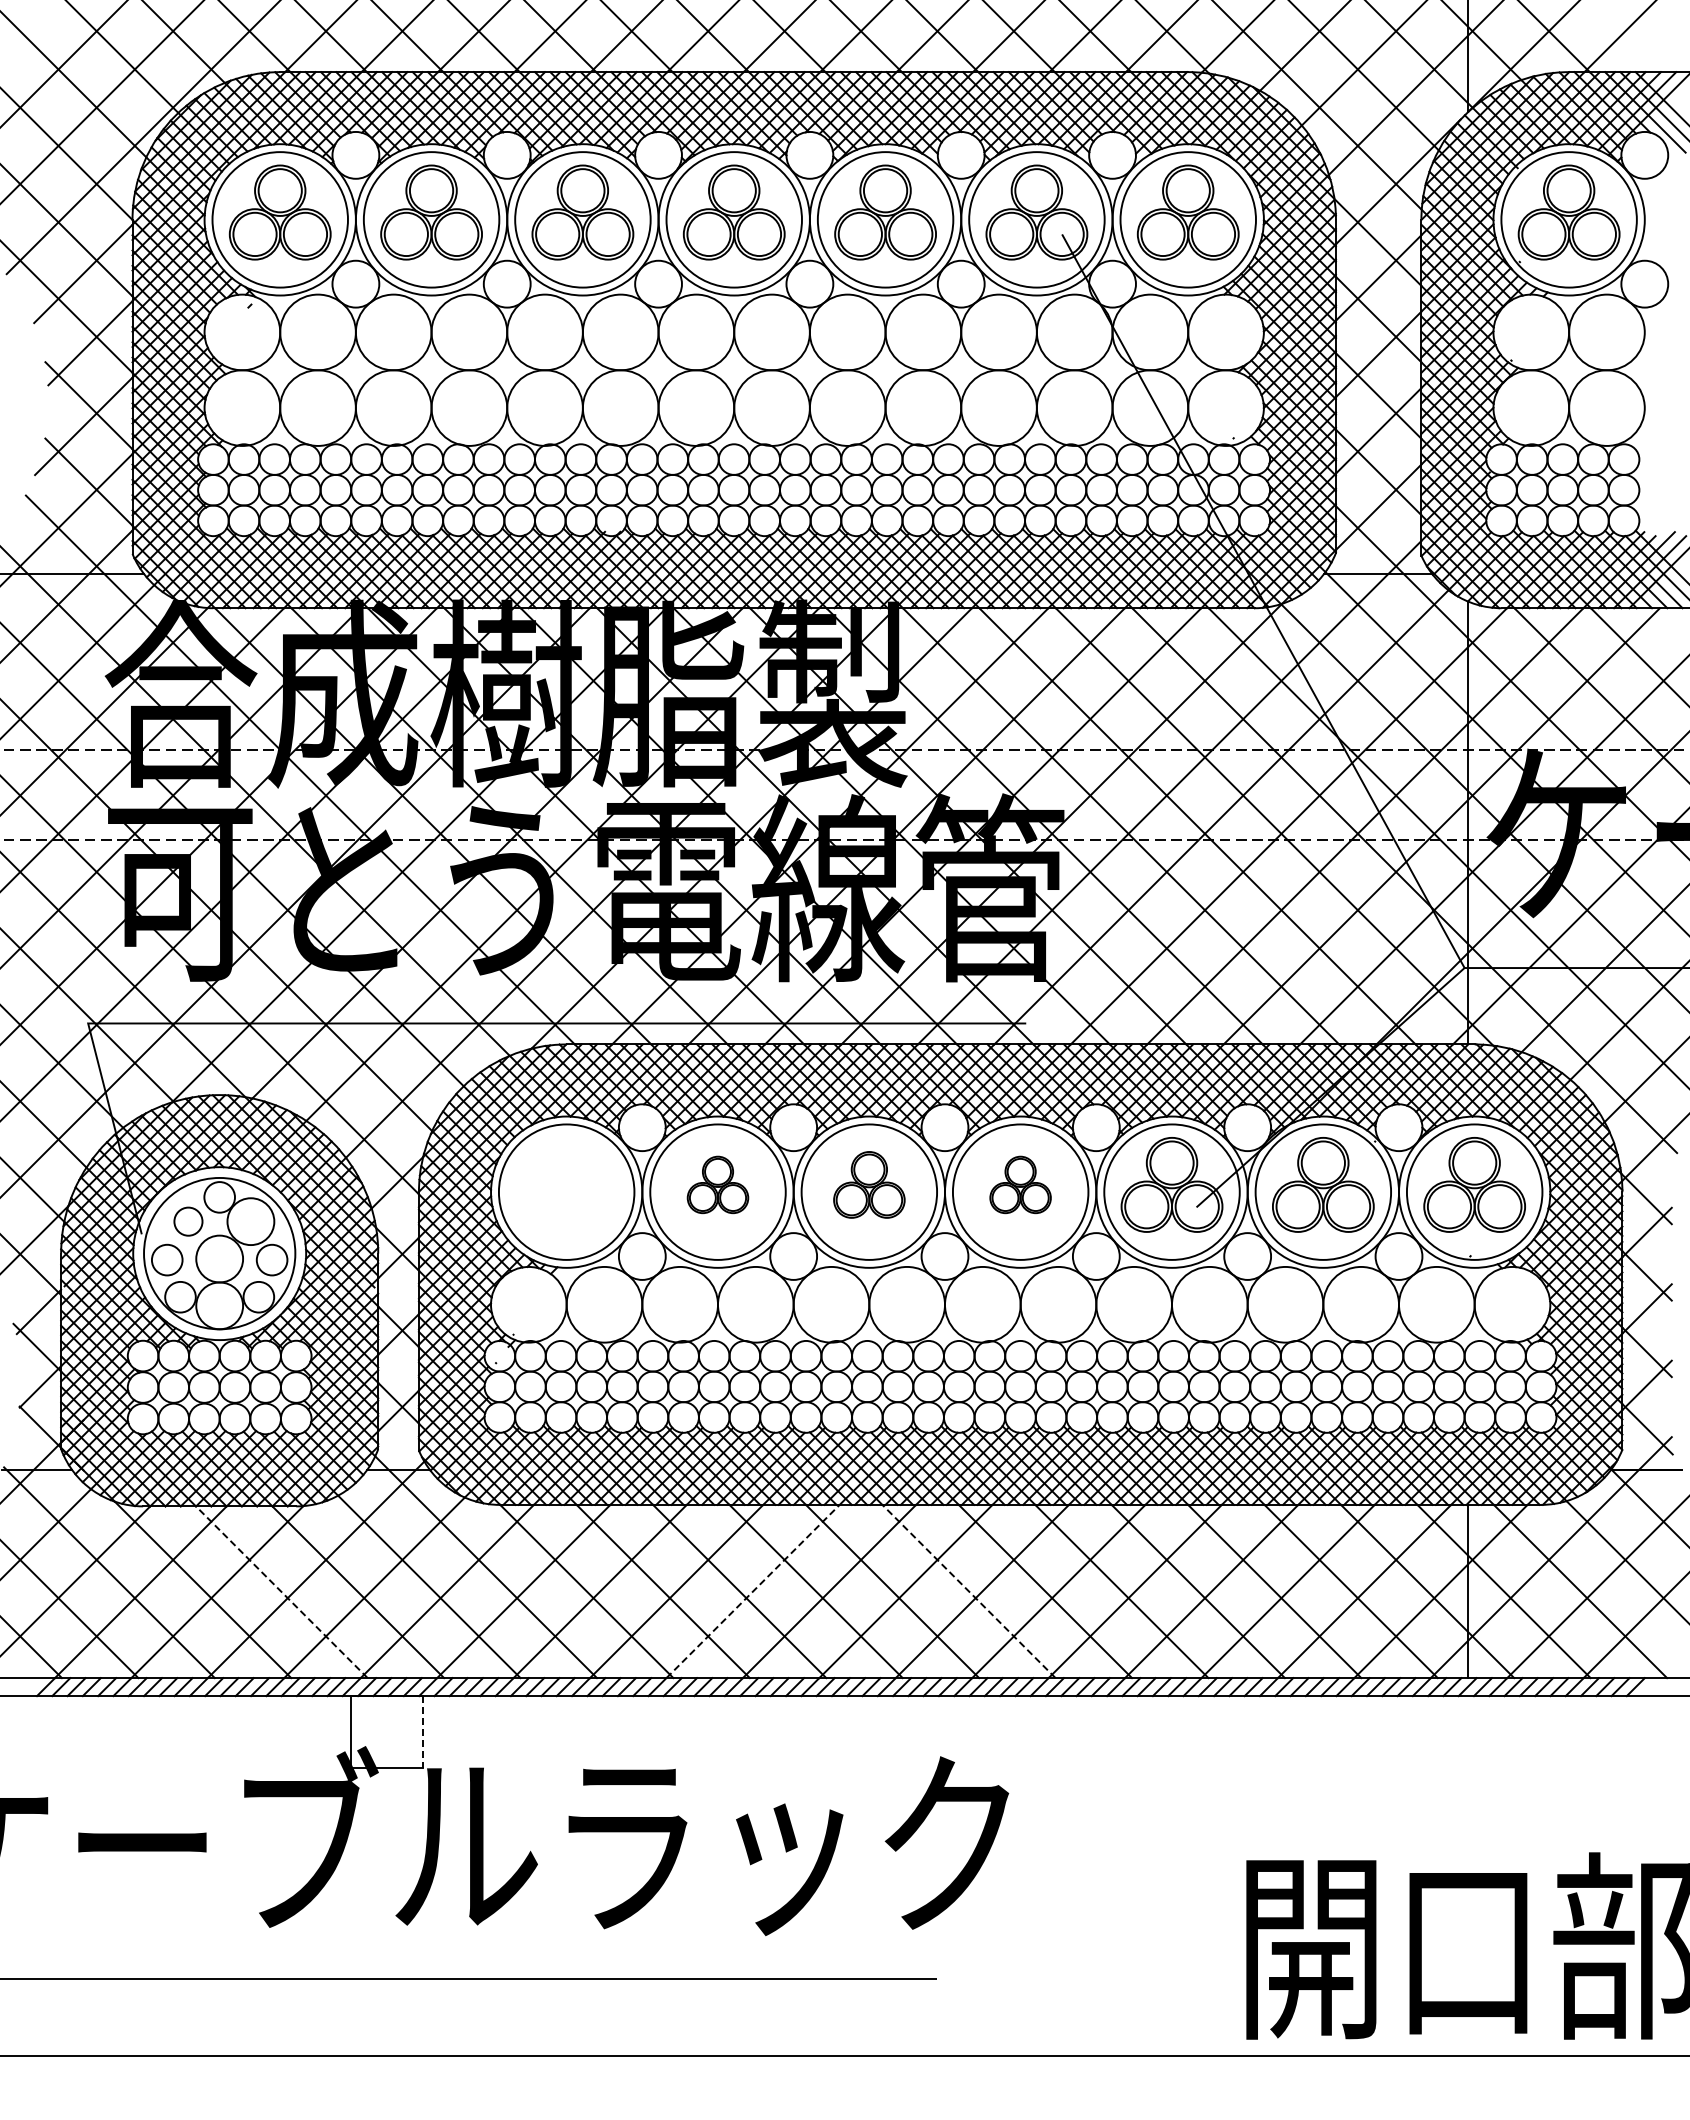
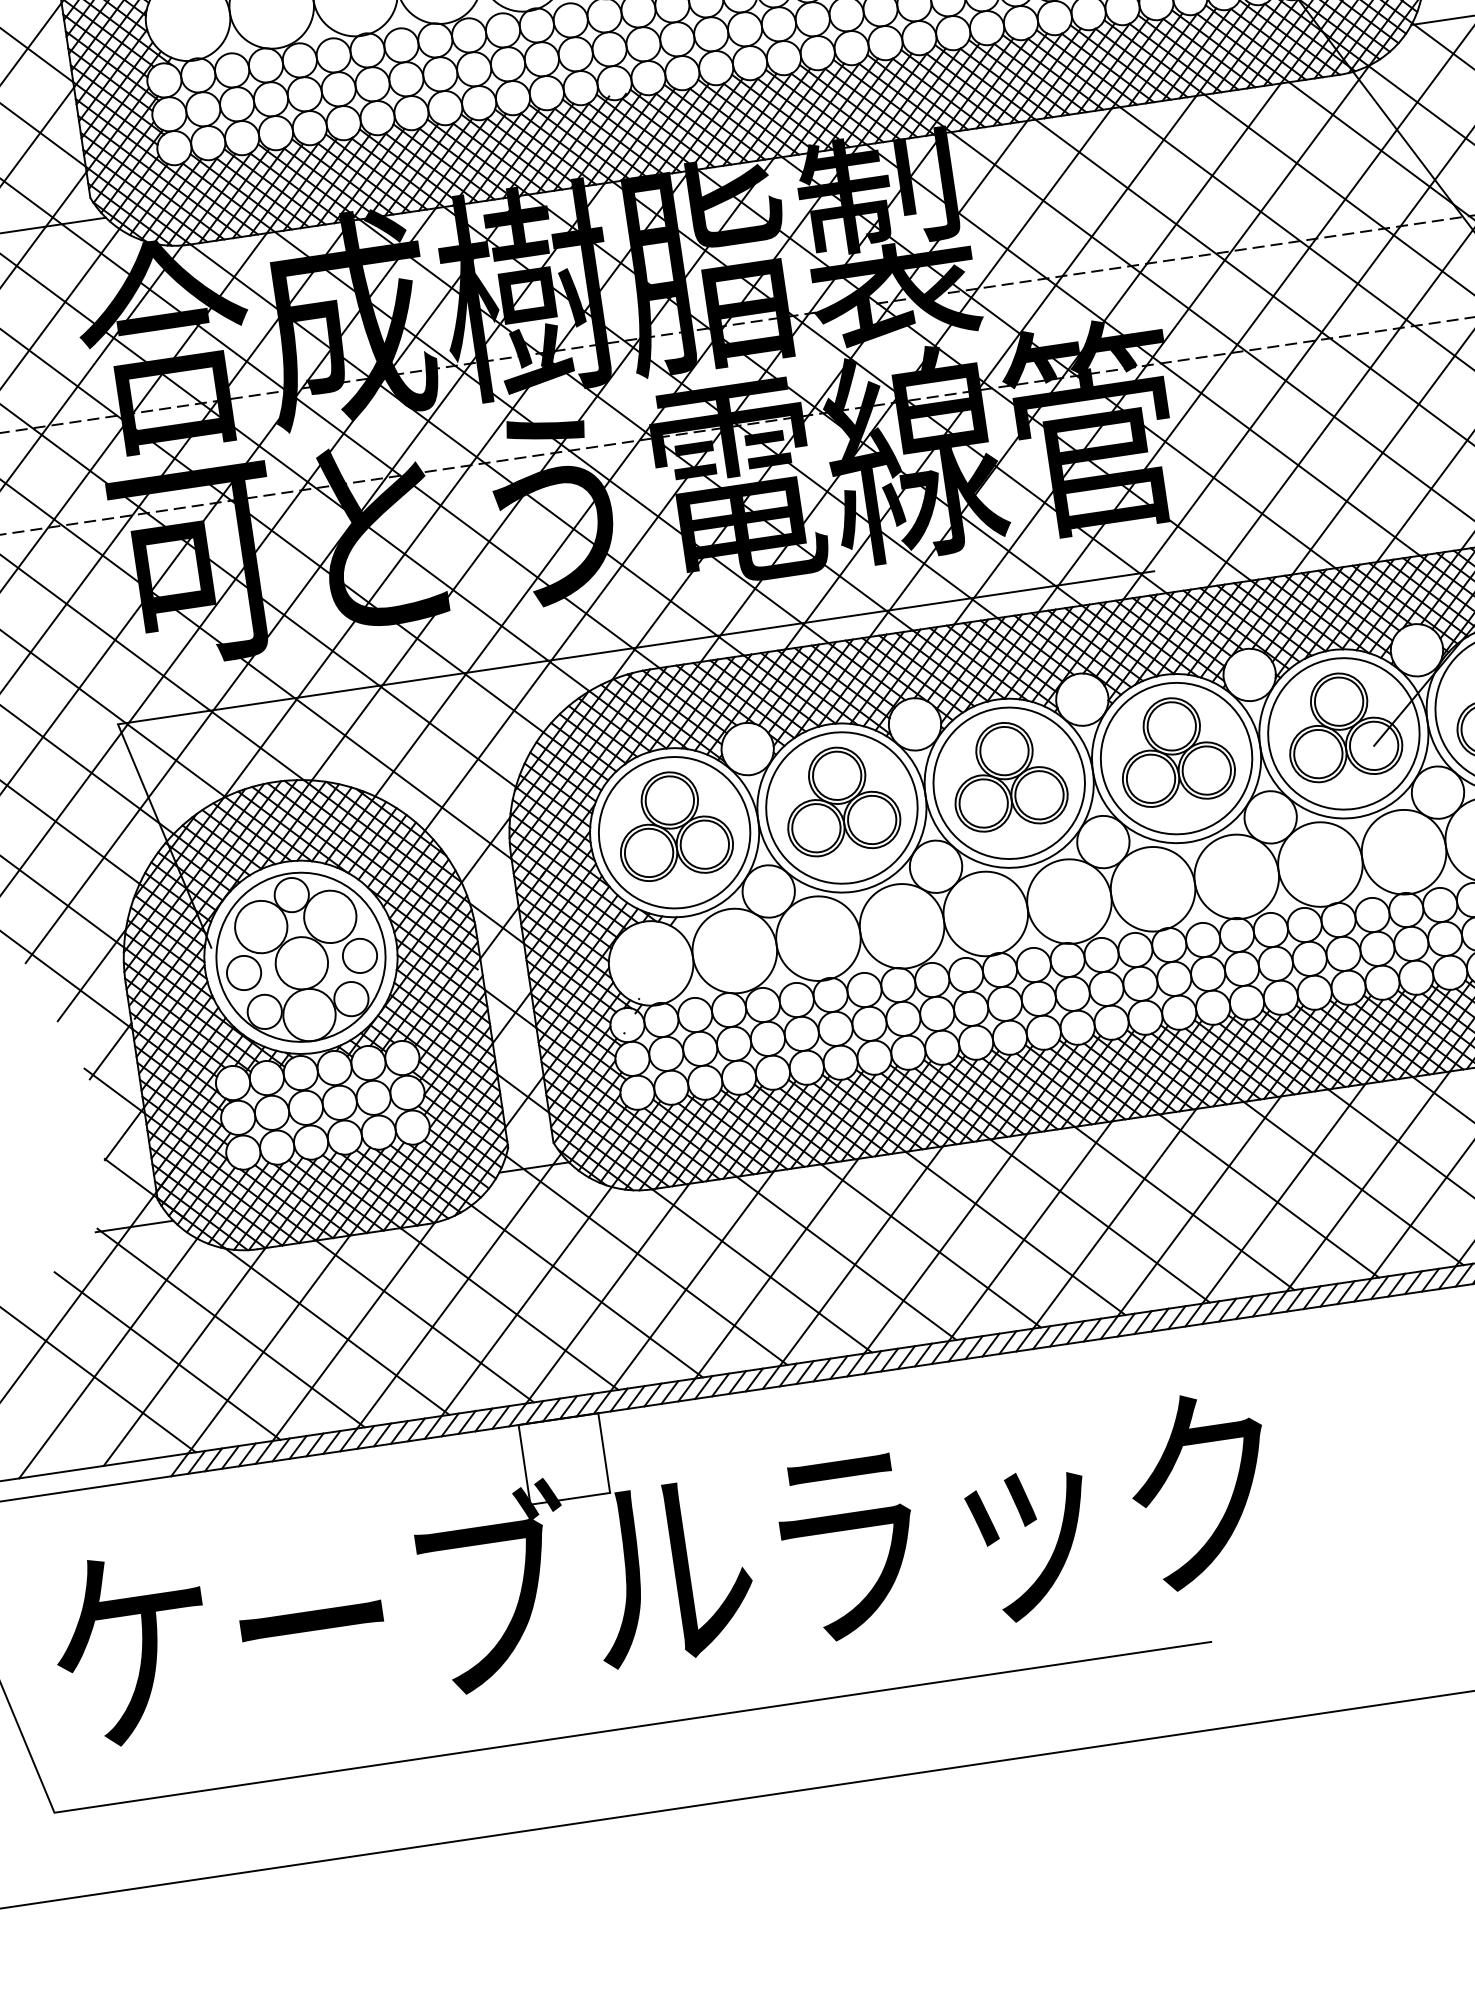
part: (566, 1184) -> (673, 824), added
part: (717, 1184) -> (840, 799), size x1.67
part: (869, 1184) -> (1008, 774), size x1.43
part: (1020, 1184) -> (1175, 750), size x1.67
circle: (188, 1221) -> (261, 926), size x1.67
line: (281, 1591) -> (424, 1320), dashed -> solid
line: (753, 1591) -> (946, 1243), dashed -> solid
line: (968, 1591) -> (1184, 1208), dashed -> solid
line: (423, 1732) -> (604, 1453), dashed -> solid

